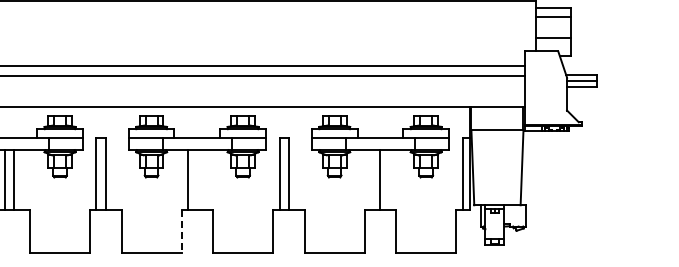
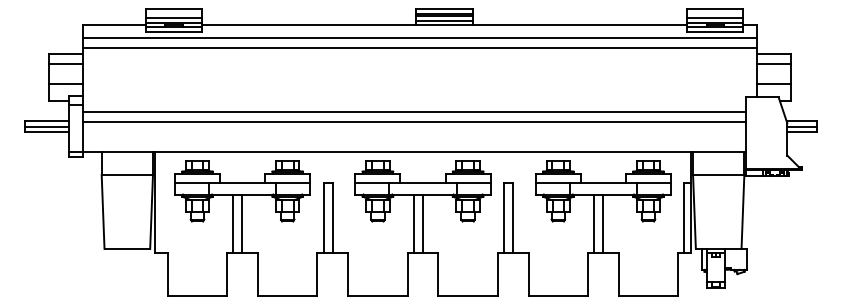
line: (196, 179) -> (422, 223), added
line: (371, 179) -> (594, 223), added
line: (181, 232) -> (407, 275), dashed -> solid

